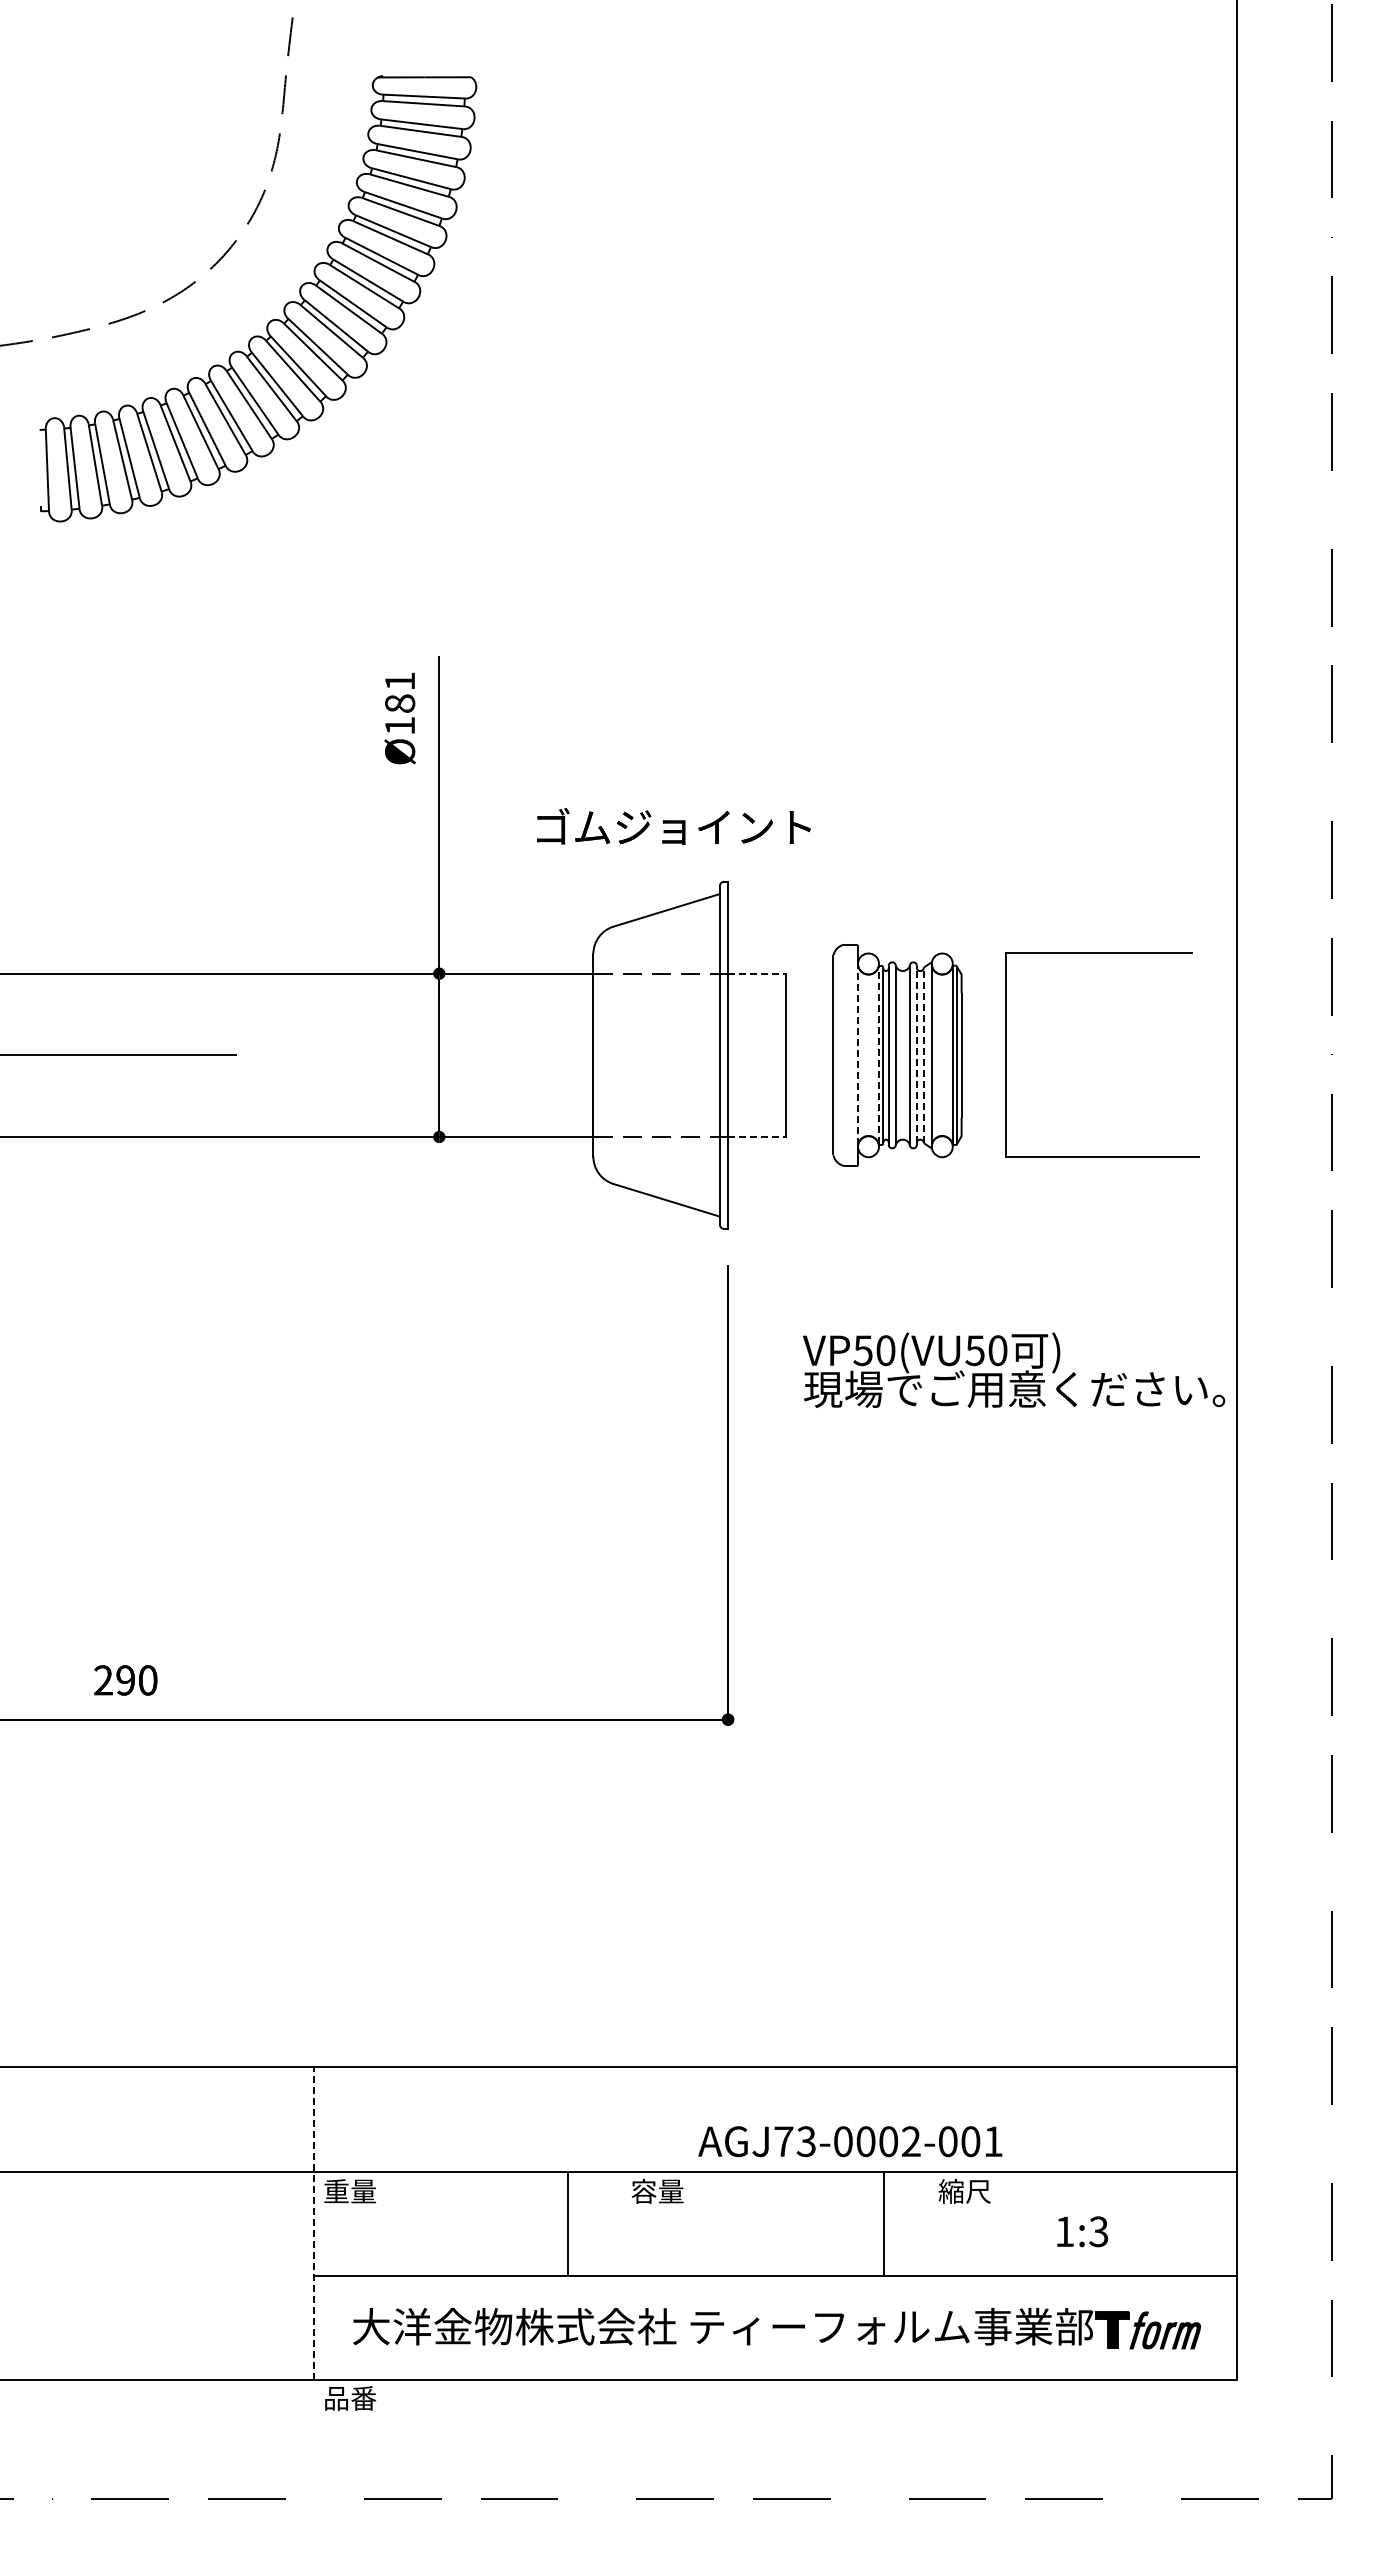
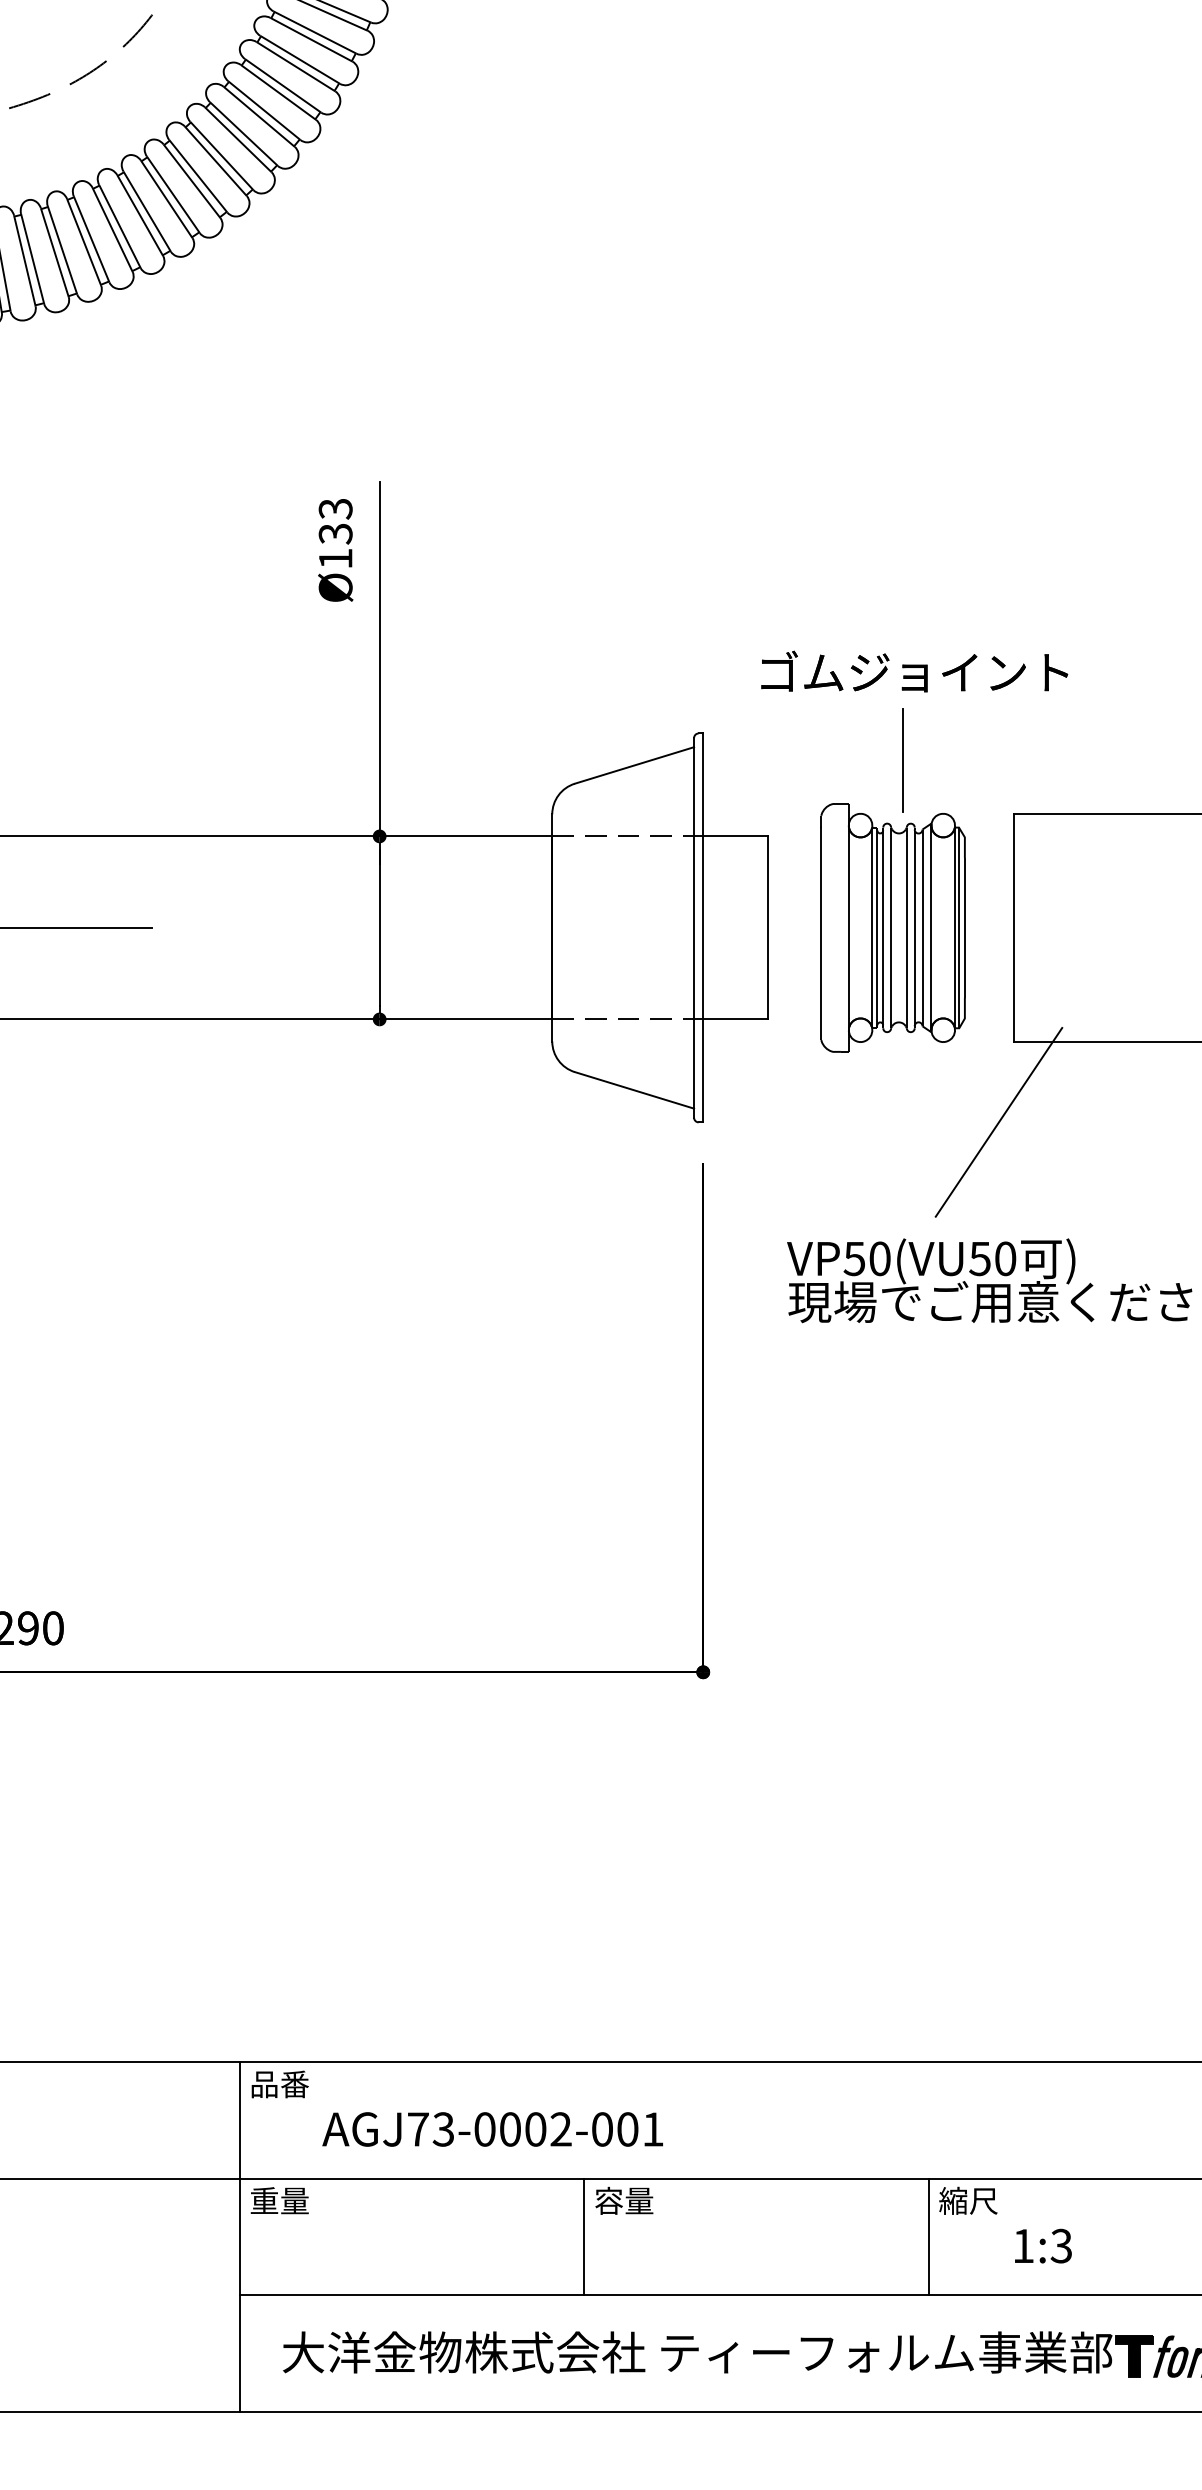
text: (400, 692) -> (336, 521), Ø181 -> Ø133
text: (673, 826) -> (914, 671), moved
line: (906, 905) -> (903, 760), added
line: (756, 973) -> (735, 836), dashed -> solid
line: (857, 1055) -> (848, 928), dashed -> solid
line: (878, 1055) -> (871, 928), dashed -> solid
line: (916, 1055) -> (914, 928), dashed -> solid
line: (923, 1055) -> (922, 928), dashed -> solid
line: (756, 1137) -> (735, 1019), dashed -> solid
line: (991, 1228) -> (998, 1121), added
text: (850, 2141) -> (493, 2129), moved
line: (314, 2223) -> (239, 2236), dashed -> solid
line: (567, 2223) -> (583, 2236), moved
line: (884, 2223) -> (928, 2236), moved
text: (1082, 2231) -> (1043, 2245), moved
text: (350, 2398) -> (280, 2084), moved

